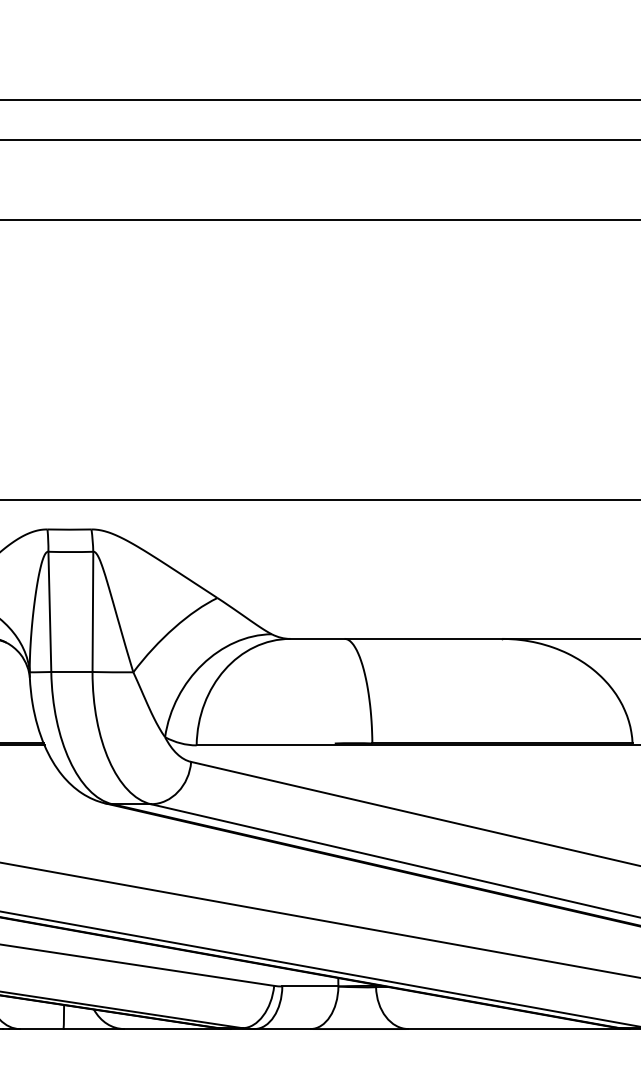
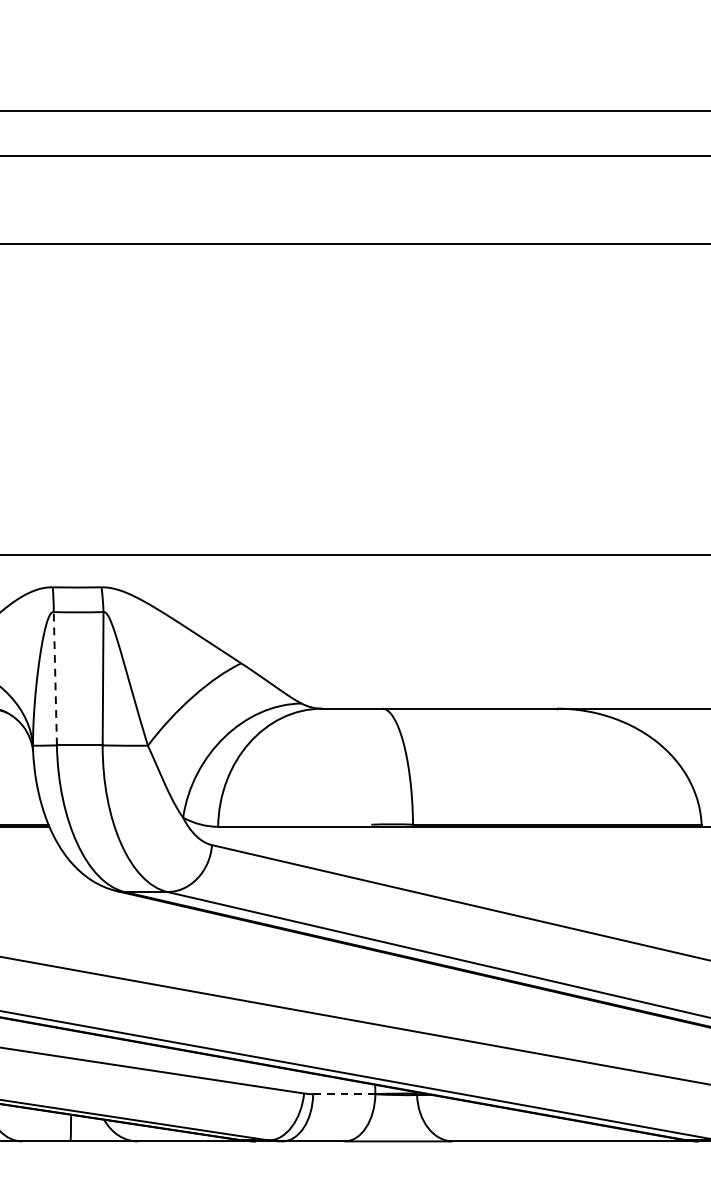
line: (49, 611) -> (54, 678), solid -> dashed
line: (310, 986) -> (344, 1094), solid -> dashed

